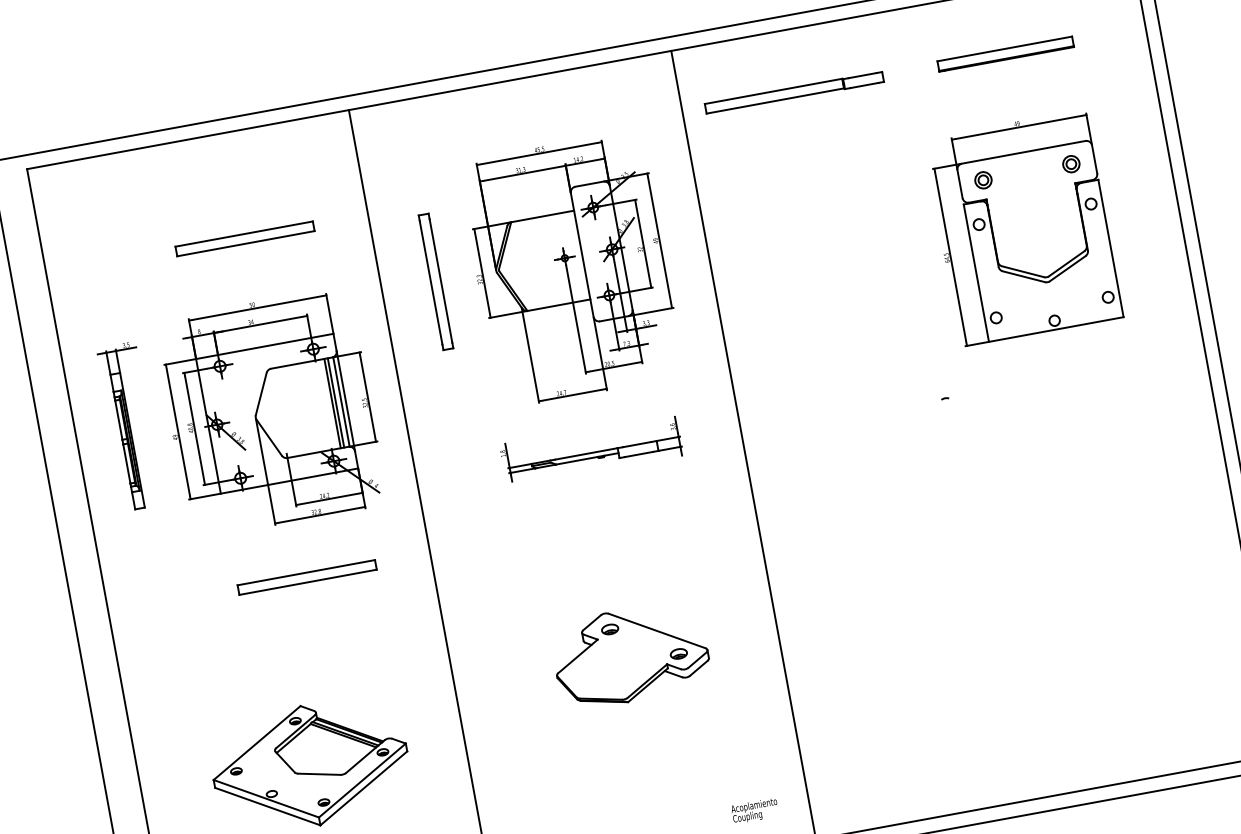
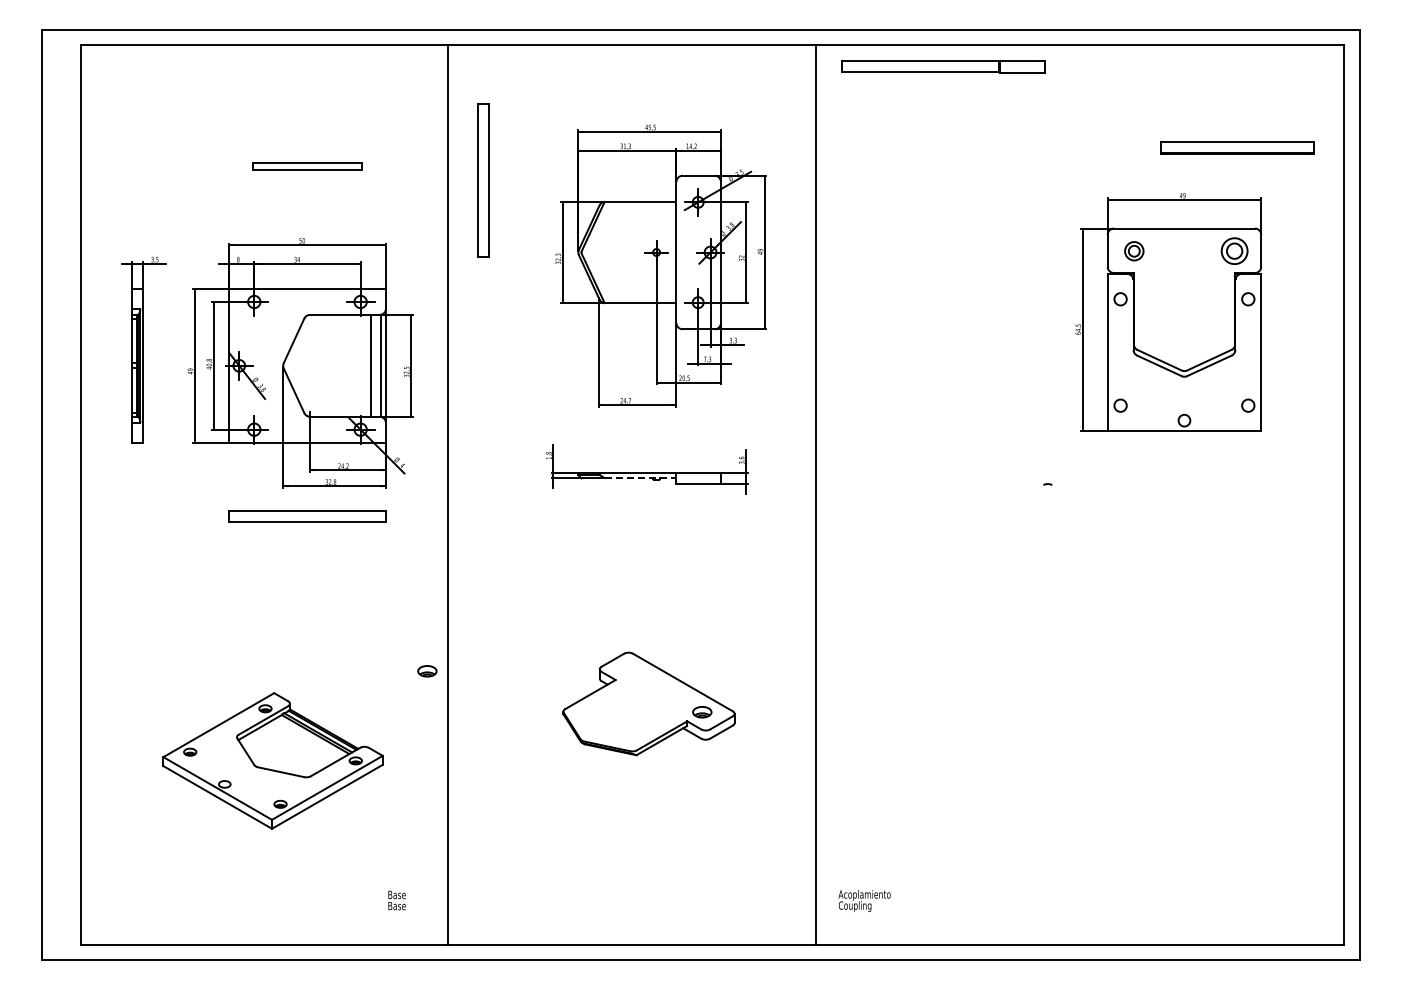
part: (1005, 54) -> (1237, 147), moved
part: (794, 92) -> (943, 66), moved
part: (1071, 164) -> (1234, 251), size x1.4
part: (244, 239) -> (307, 166), size x0.7
part: (435, 281) -> (483, 180), moved
line: (335, 402) -> (374, 365), removed
line: (587, 458) -> (640, 478), solid -> dashed
part: (307, 577) -> (307, 516), moved
part: (610, 629) -> (427, 671), moved
text: (754, 810) -> (864, 900), moved

